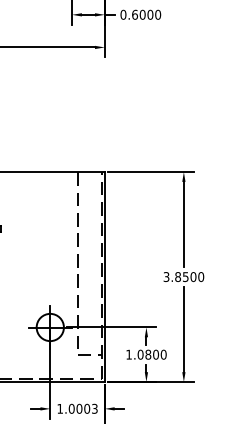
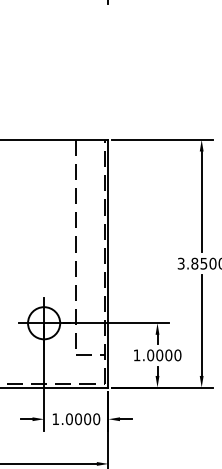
text: (148, 354) -> (159, 355), 1.0800 -> 1.0000
text: (94, 408) -> (96, 418), 1.0003 -> 1.0000

